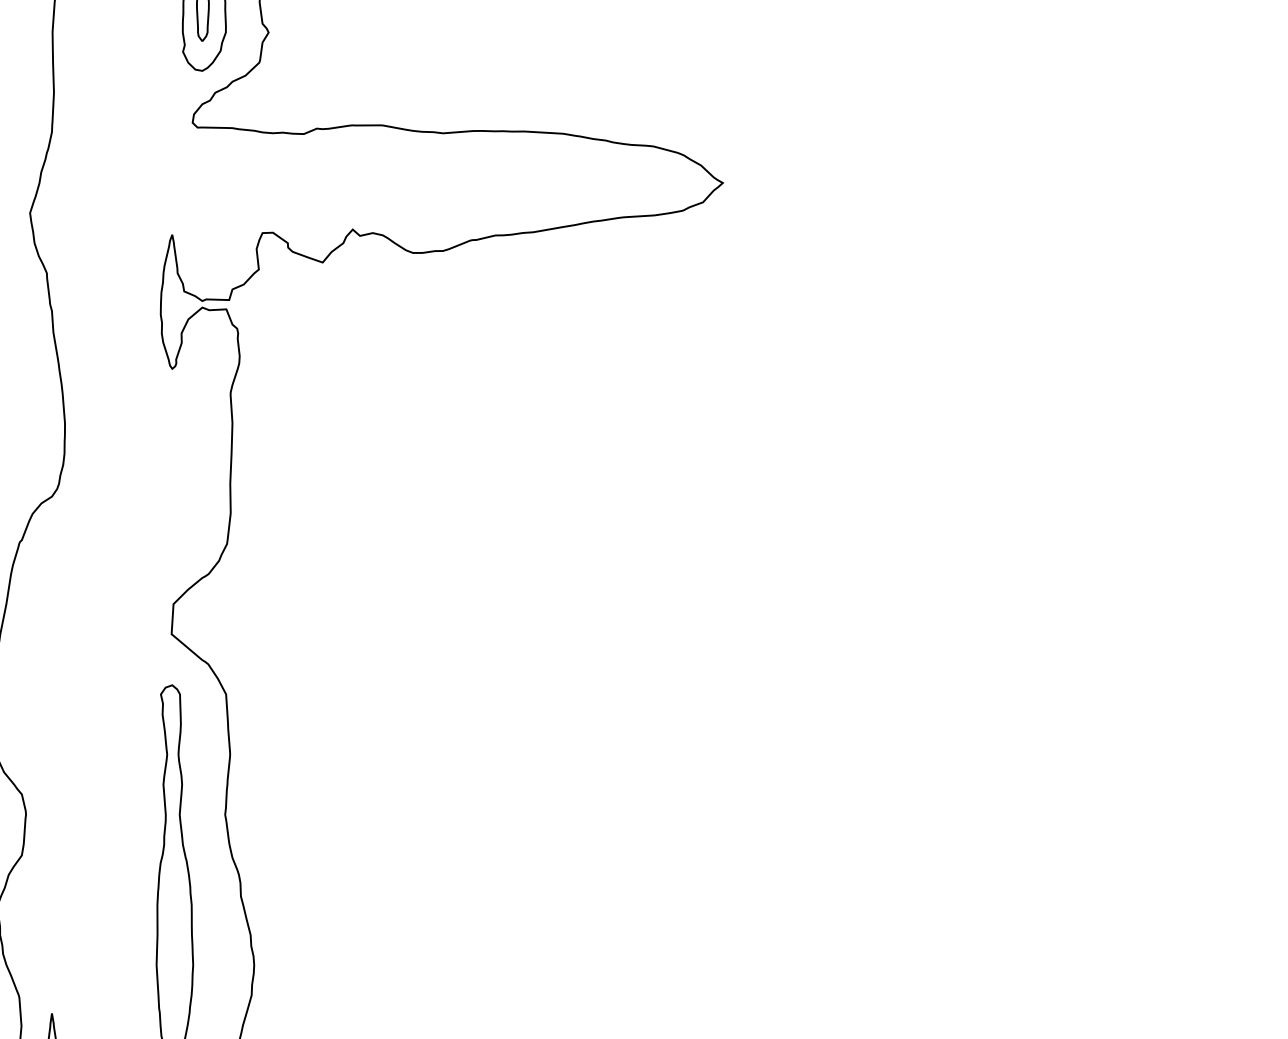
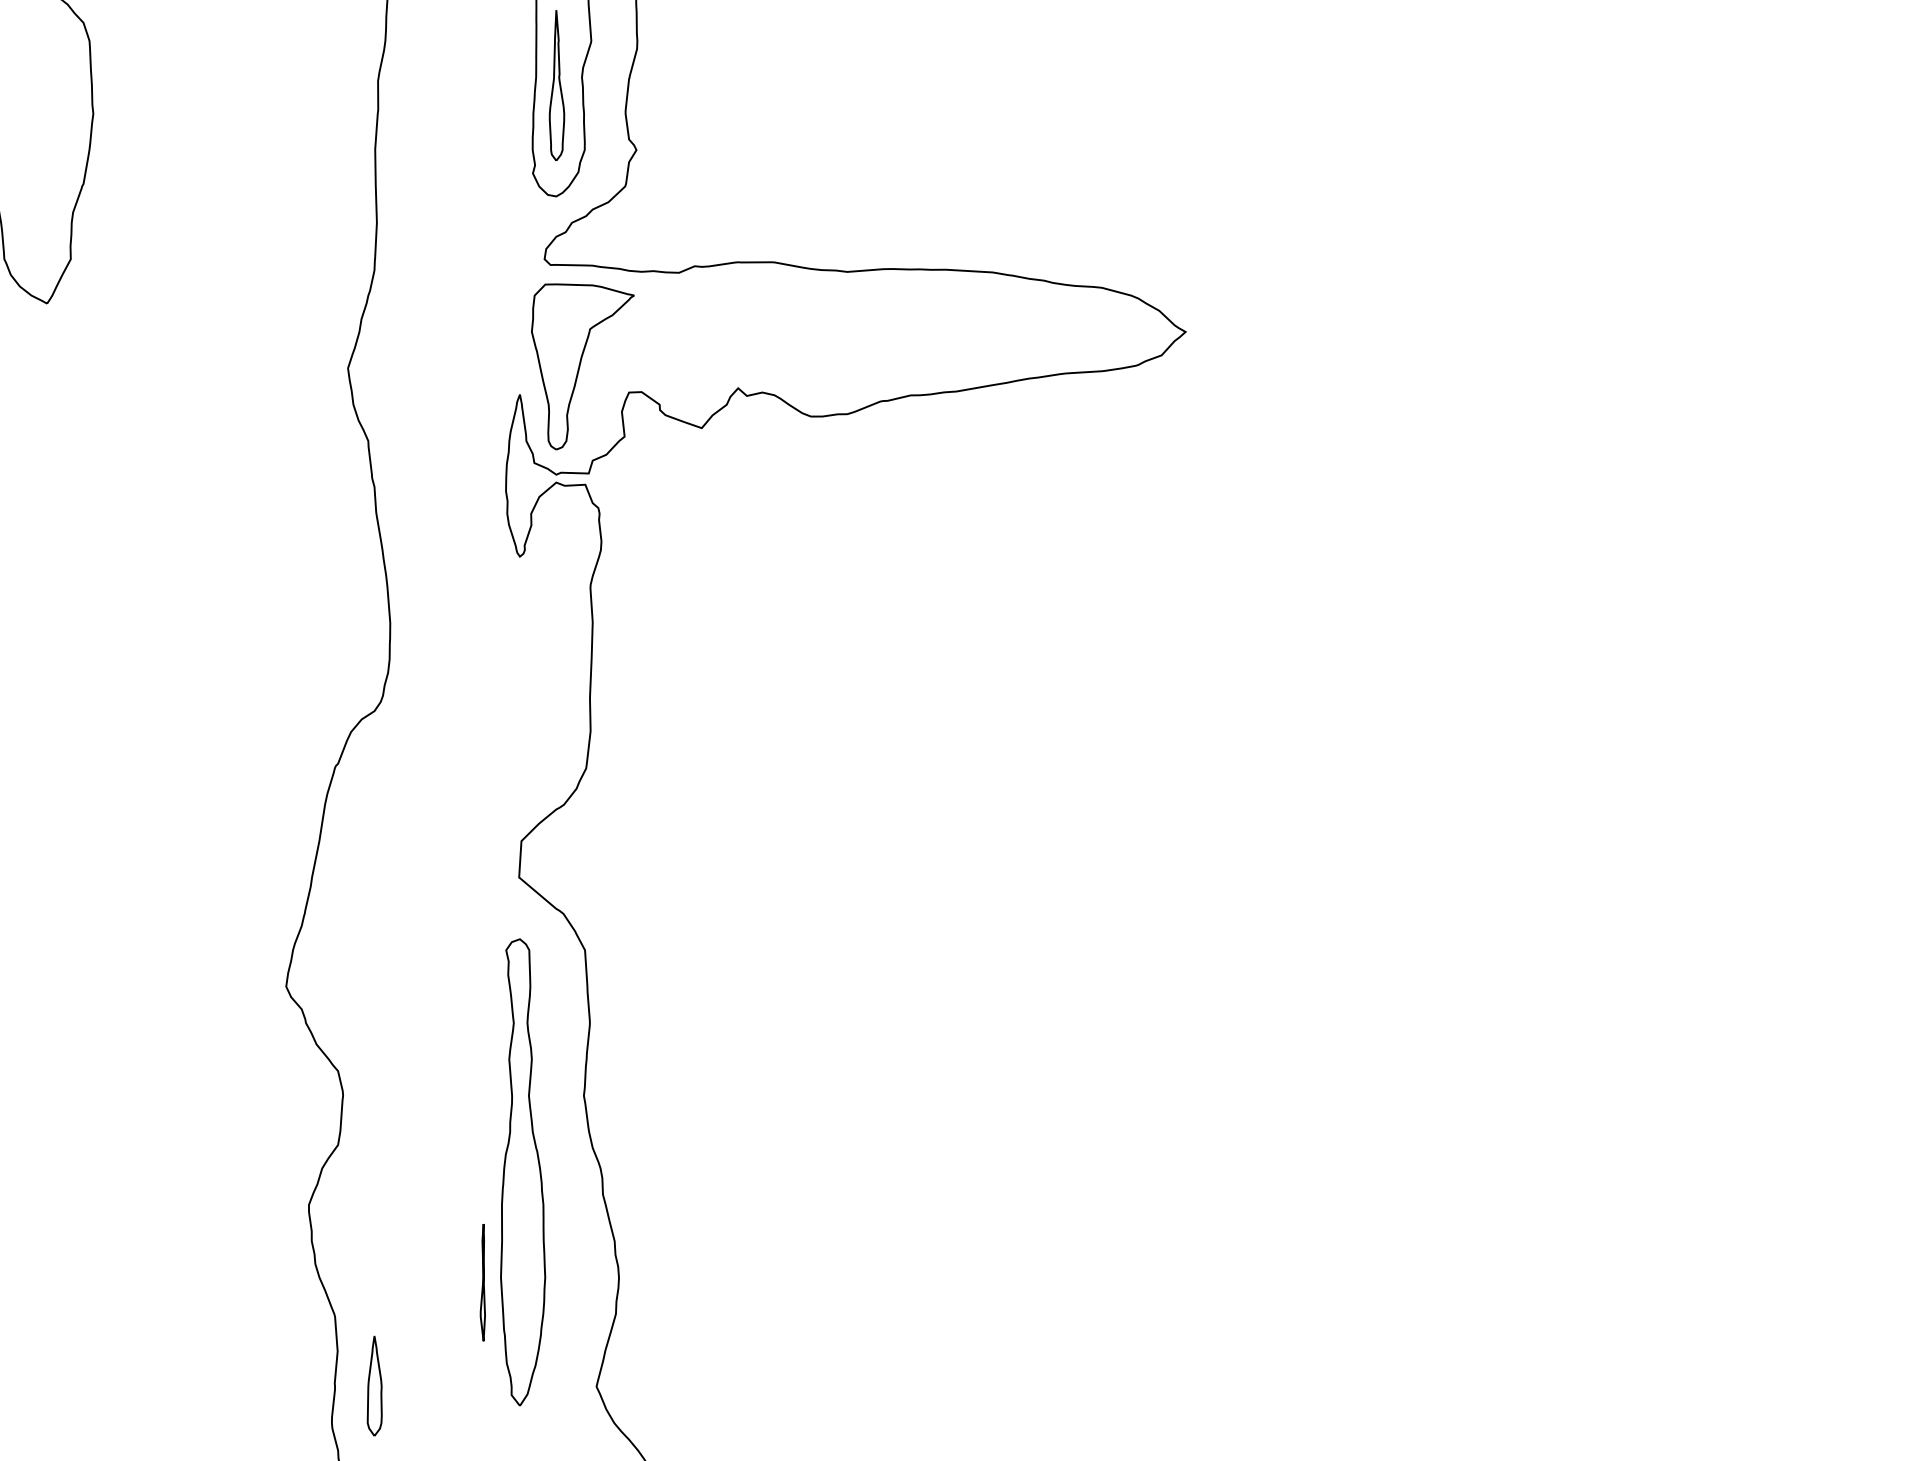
part: (224, 211) -> (582, 366), added
part: (141, 969) -> (482, 1282), added

